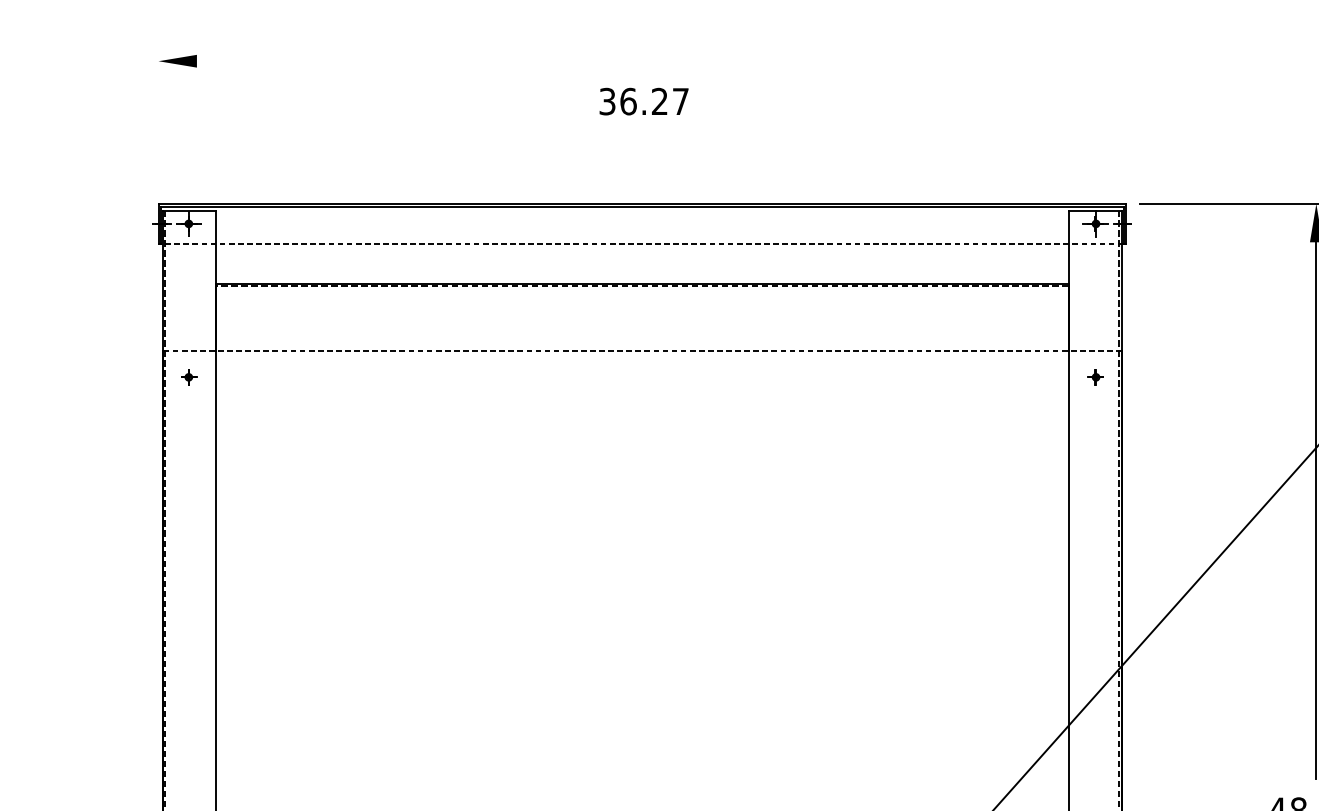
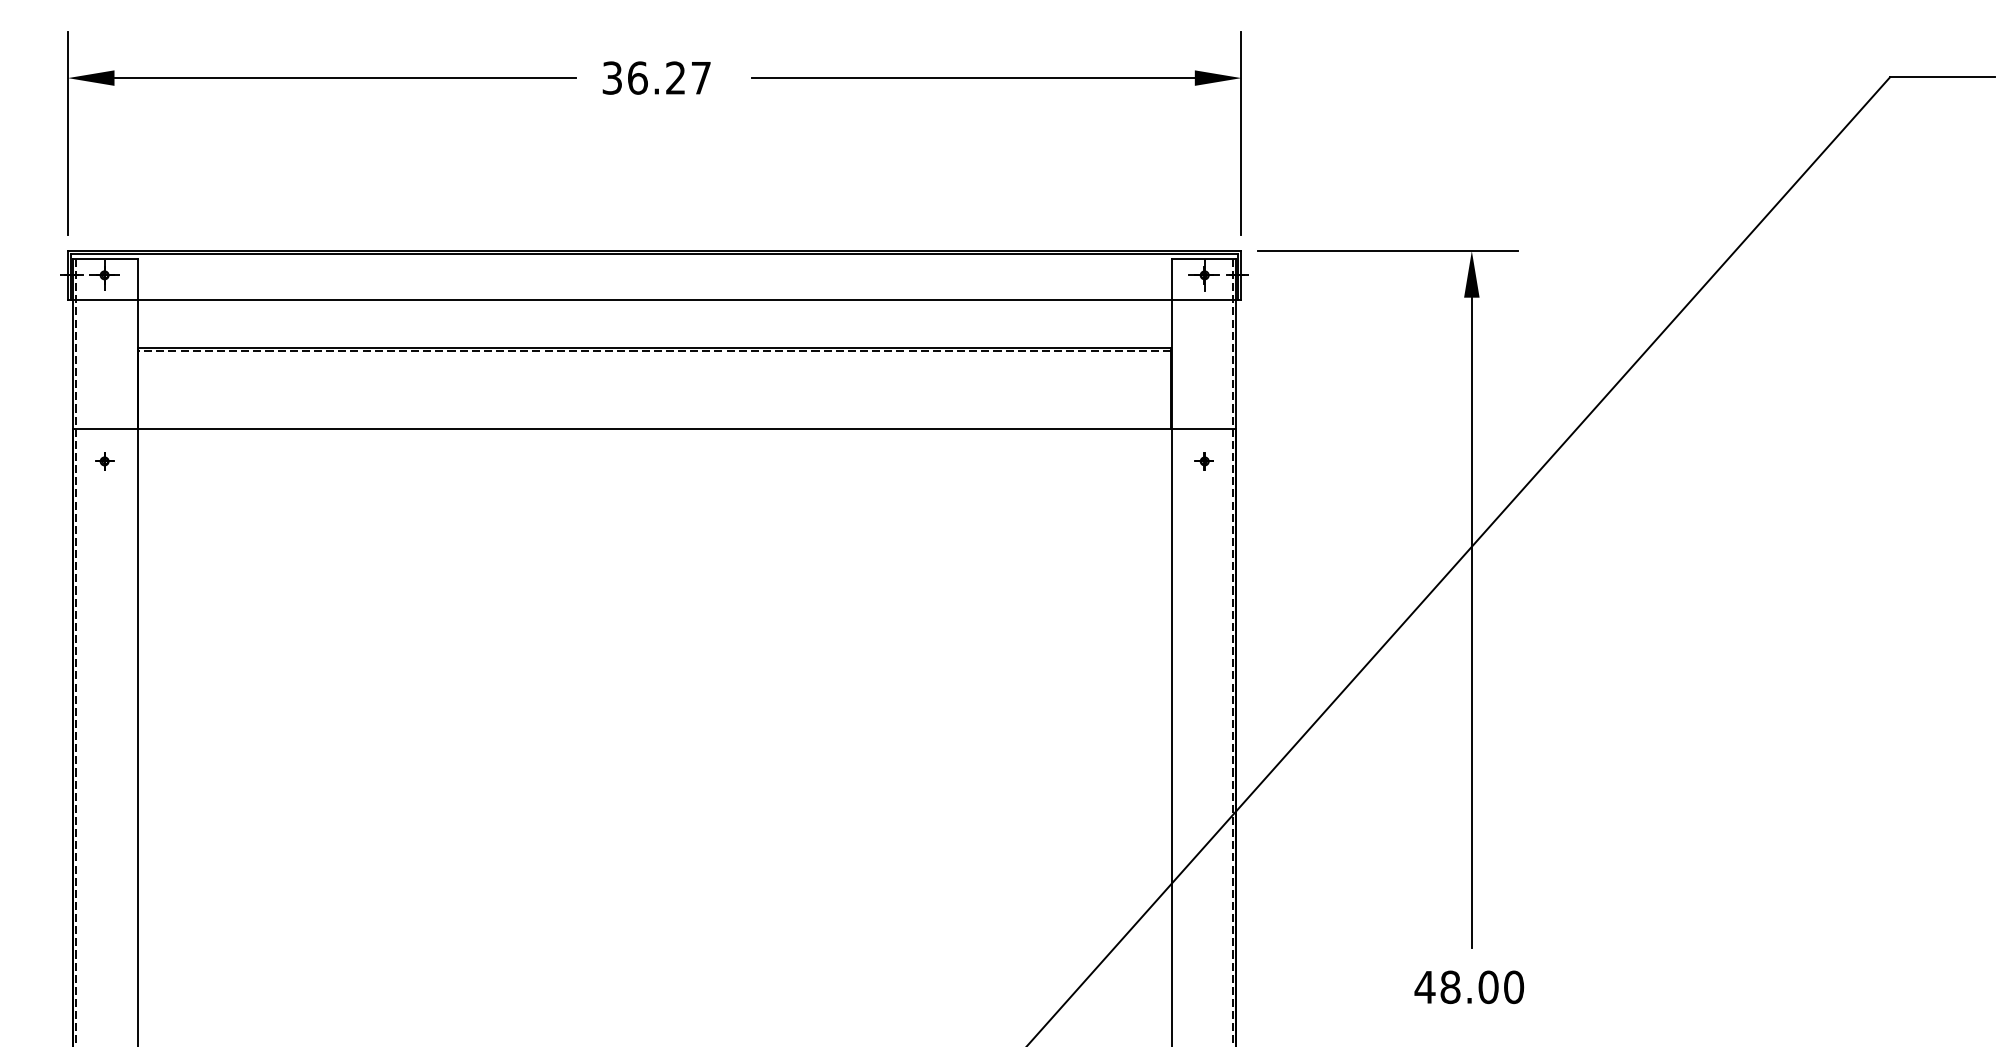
line: (387, 61) -> (345, 78), added
part: (924, 61) -> (996, 78), added
text: (643, 101) -> (656, 77), moved
line: (158, 106) -> (67, 132), added
line: (642, 243) -> (654, 299), dashed -> solid
line: (642, 351) -> (654, 429), dashed -> solid

